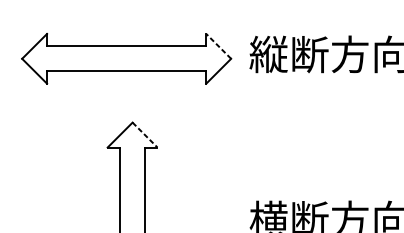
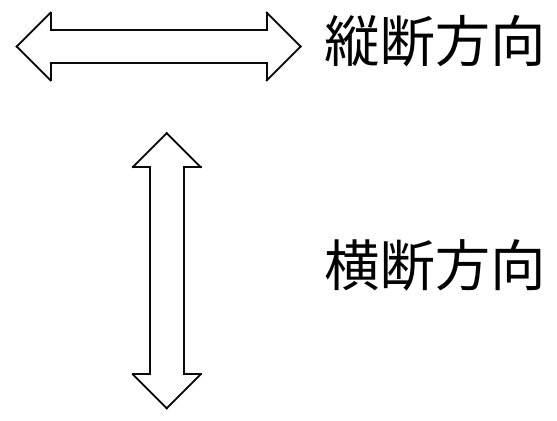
line: (218, 46) -> (283, 29), dashed -> solid
line: (144, 135) -> (183, 150), dashed -> solid

